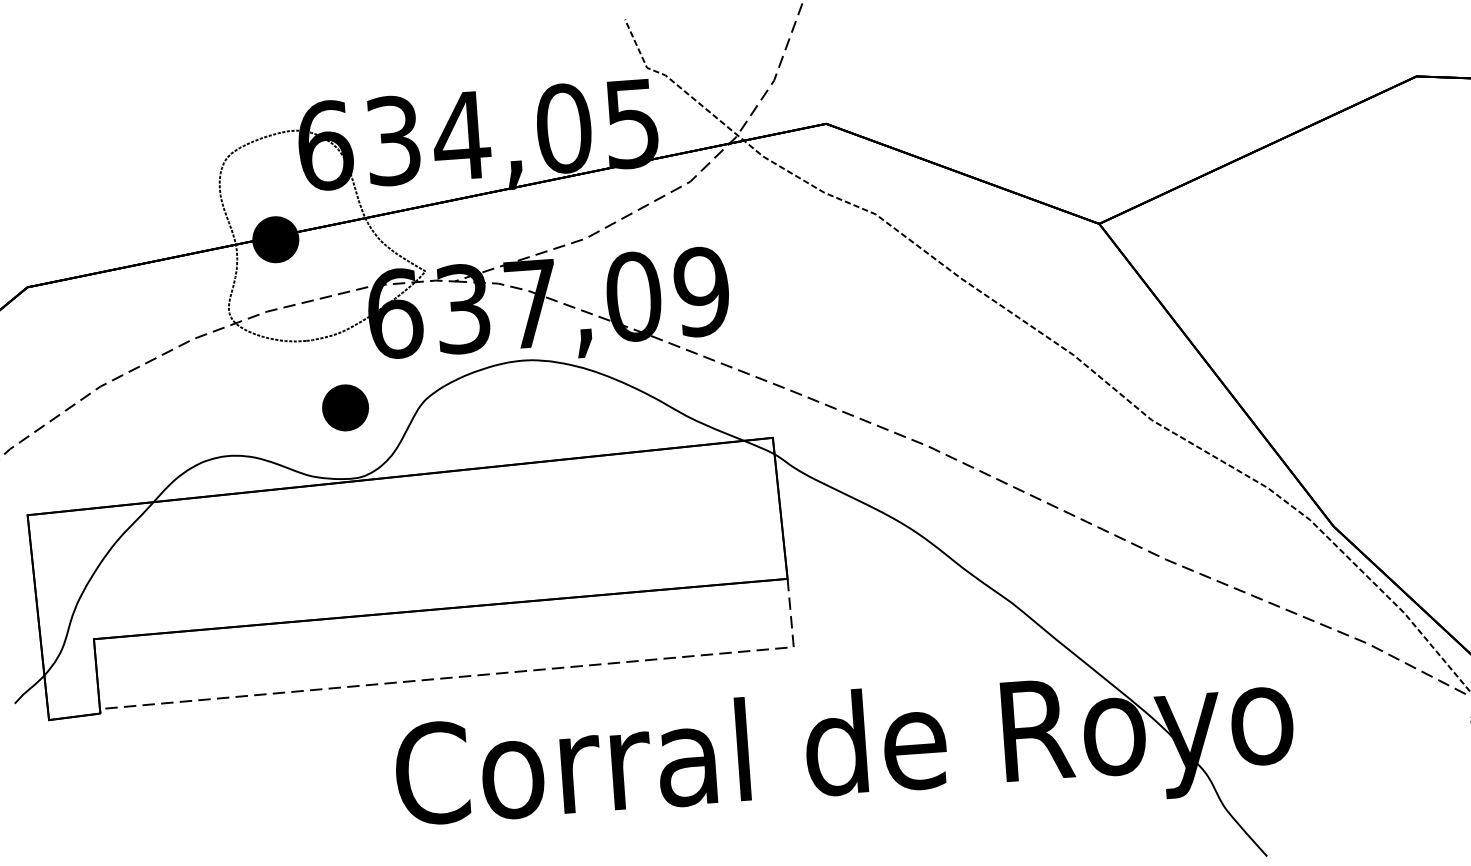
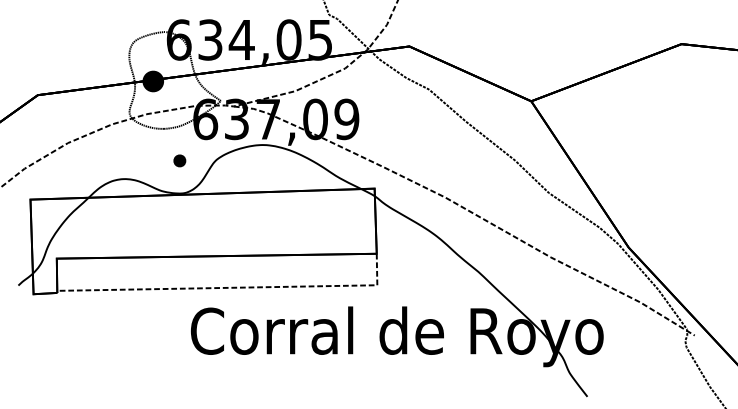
part: (344, 407) -> (179, 160), size x0.6

